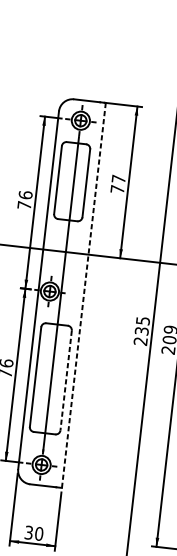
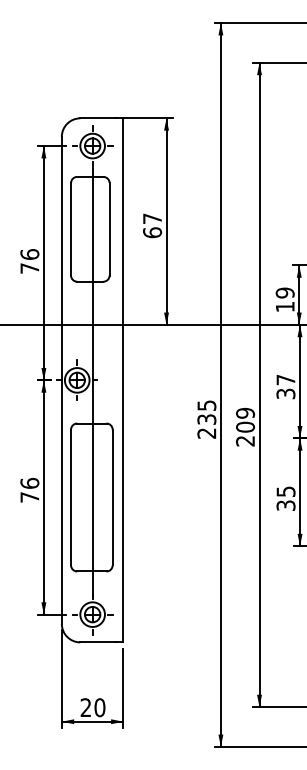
text: (117, 189) -> (152, 232), 77 -> 67
line: (83, 295) -> (123, 380), dashed -> solid
line: (66, 380) -> (112, 497), dashed -> solid
text: (28, 532) -> (85, 707), 30 -> 20

